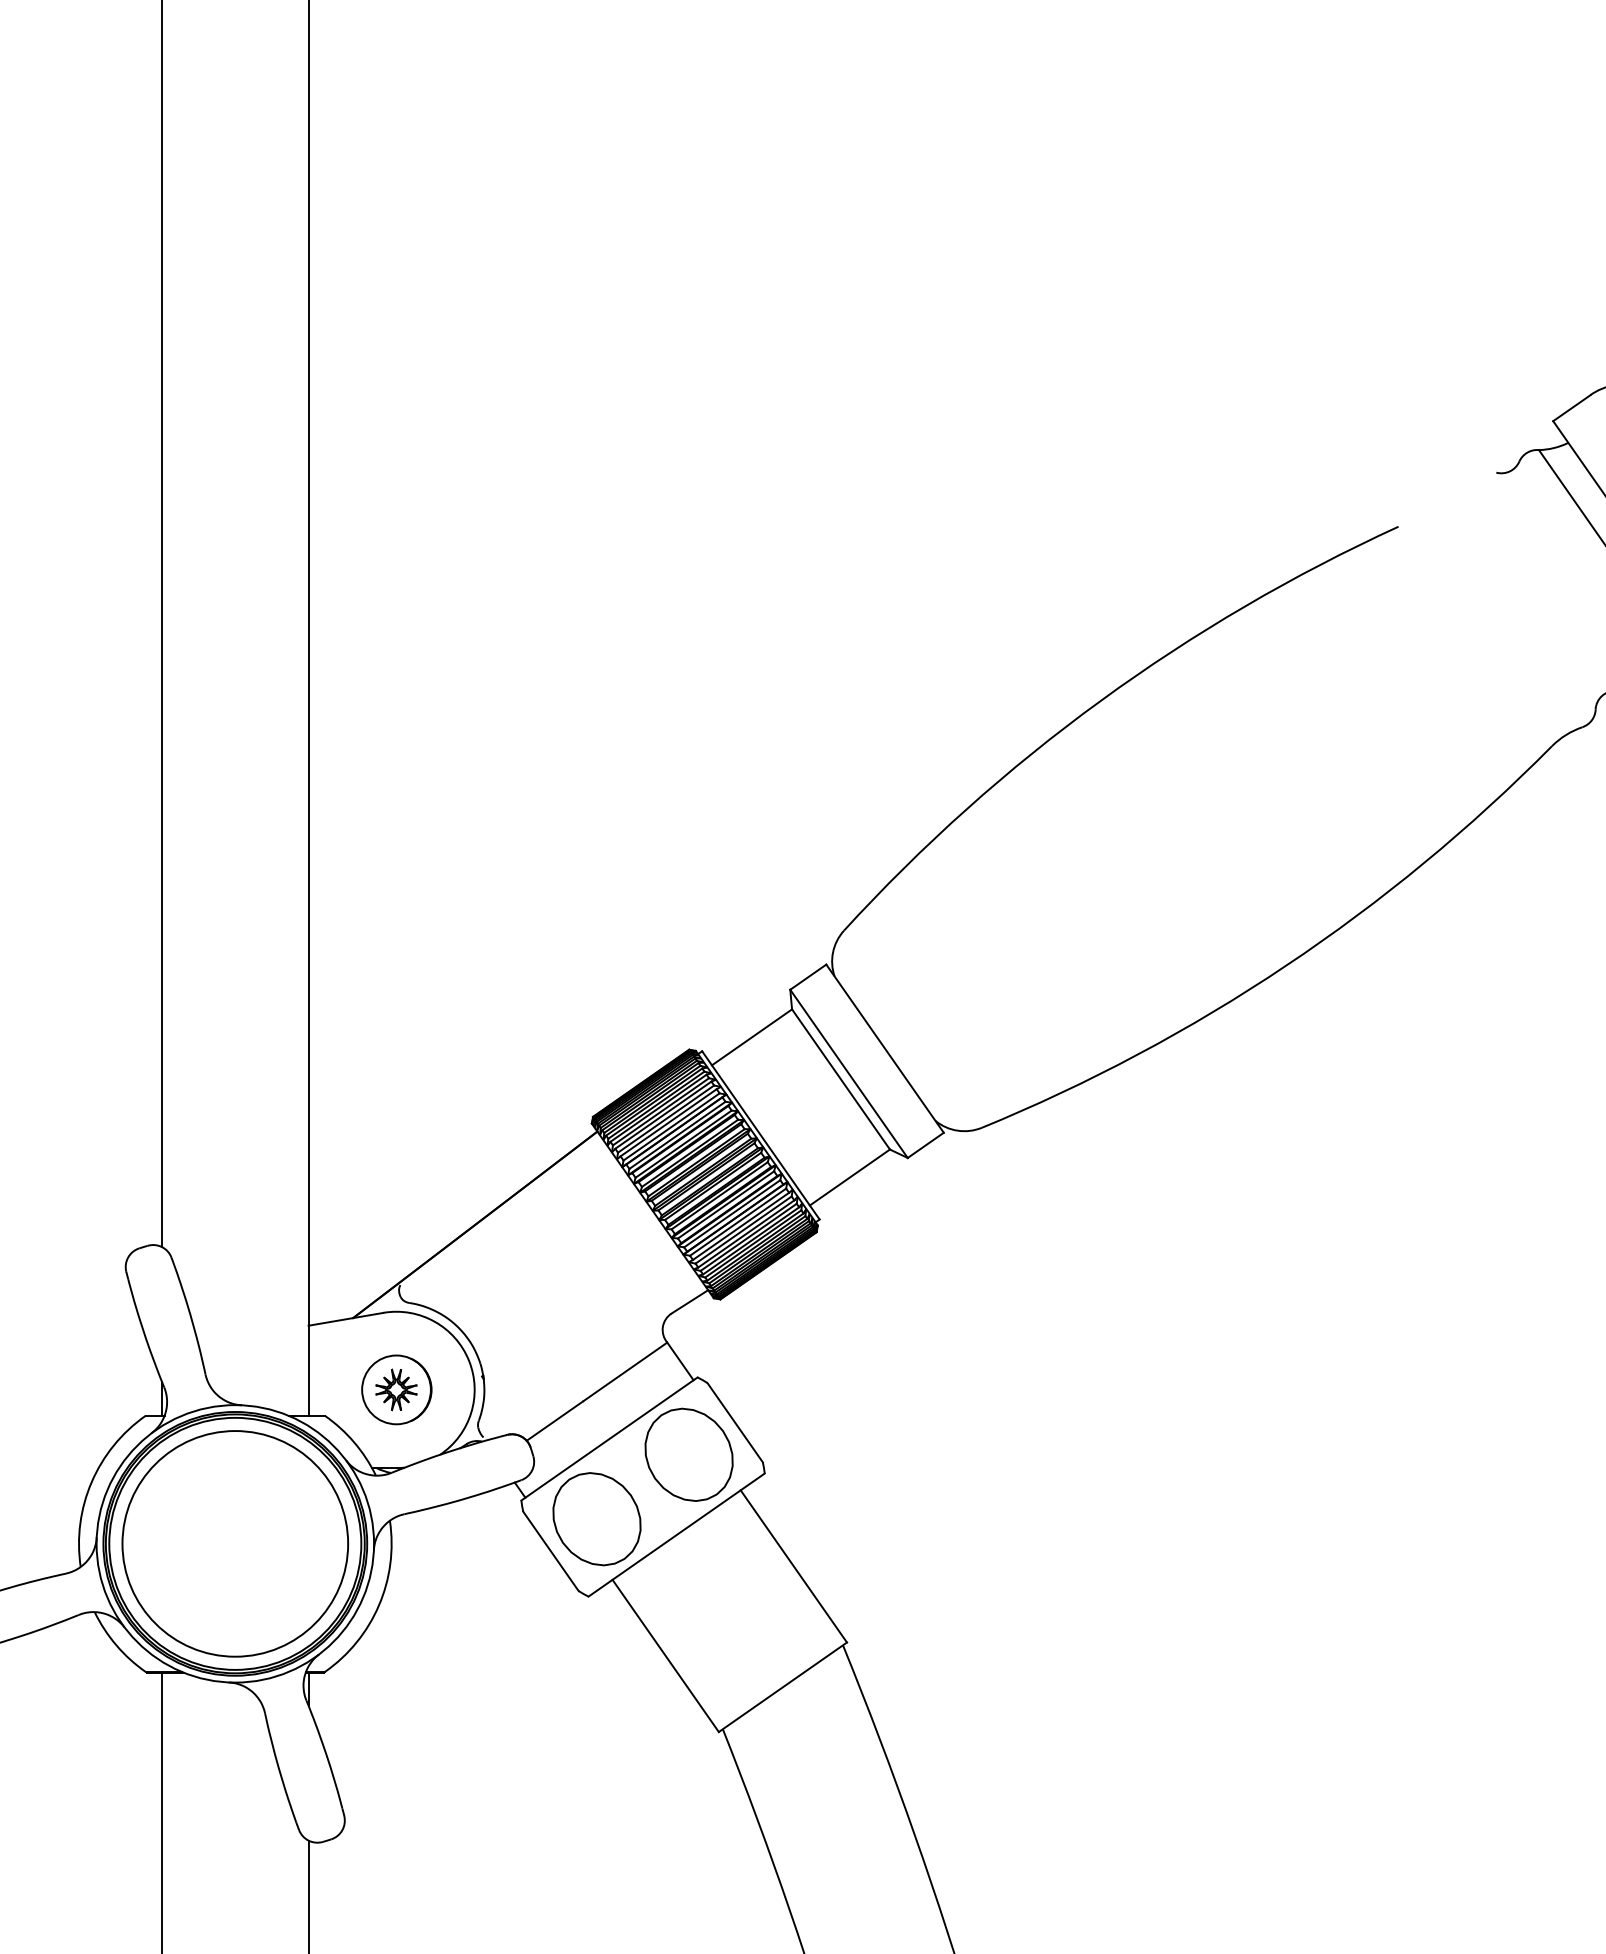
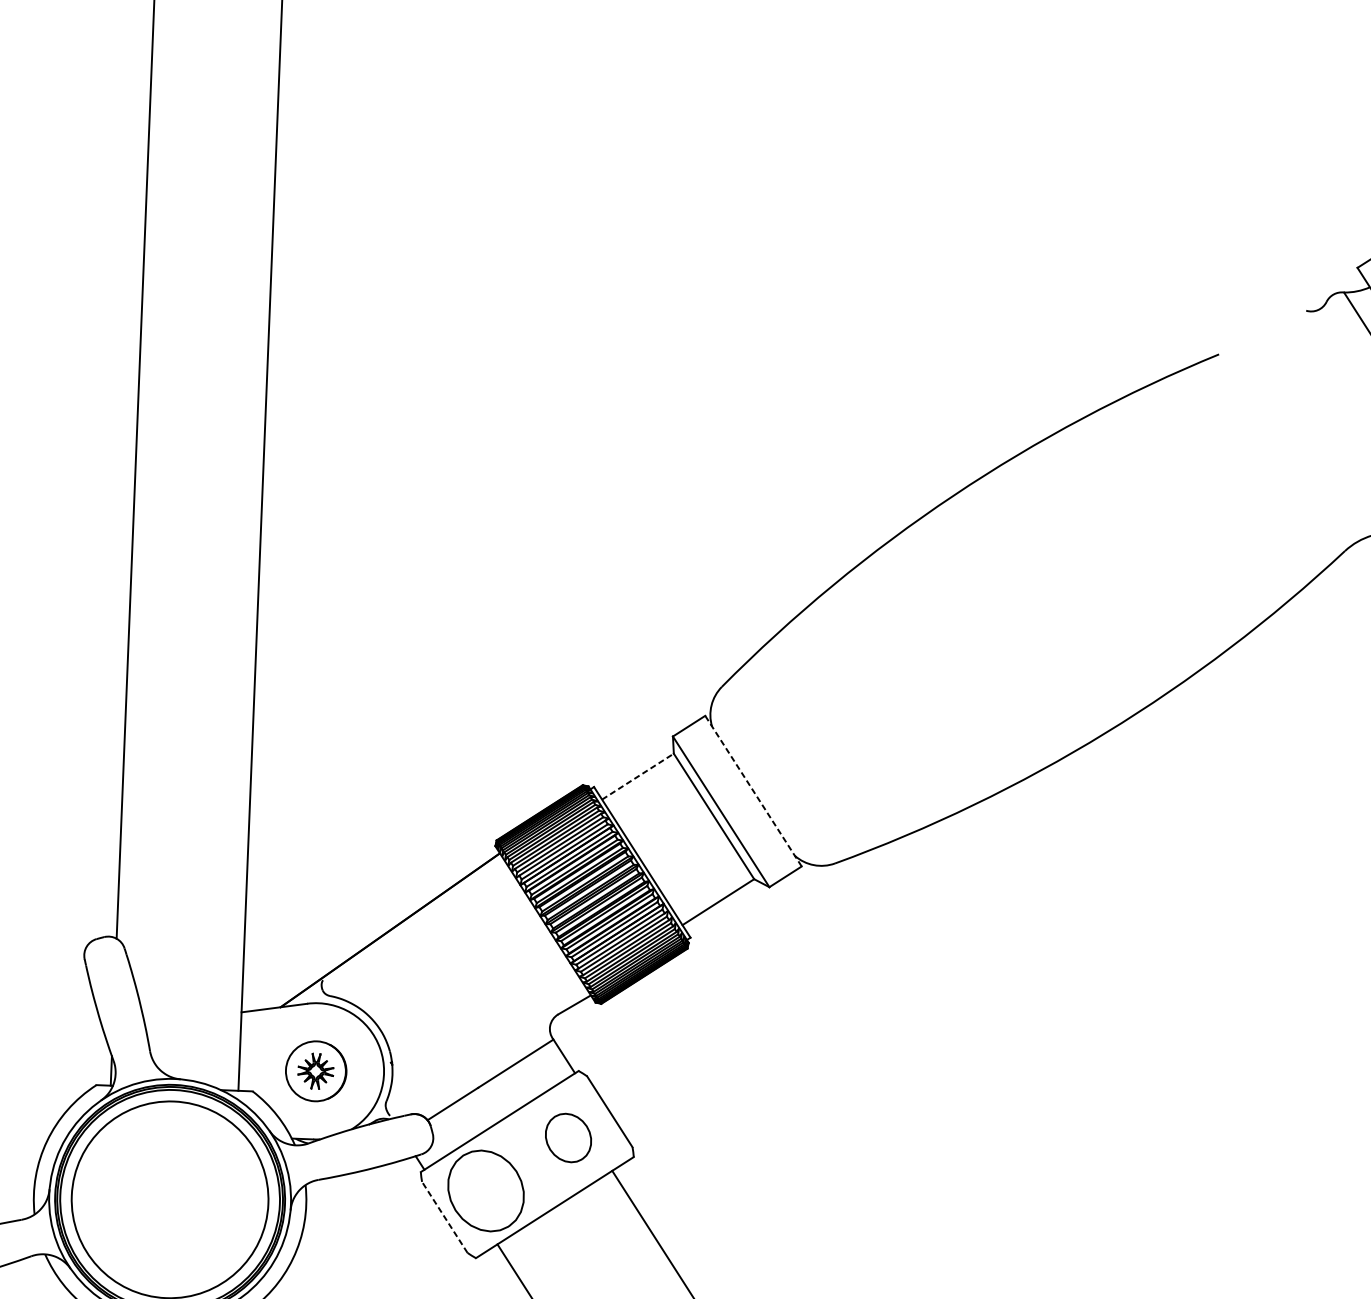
line: (752, 1037) -> (638, 776), solid -> dashed
line: (885, 1048) -> (753, 791), solid -> dashed
part: (688, 1454) -> (568, 1137), size x0.6
line: (550, 1550) -> (444, 1216), solid -> dashed

